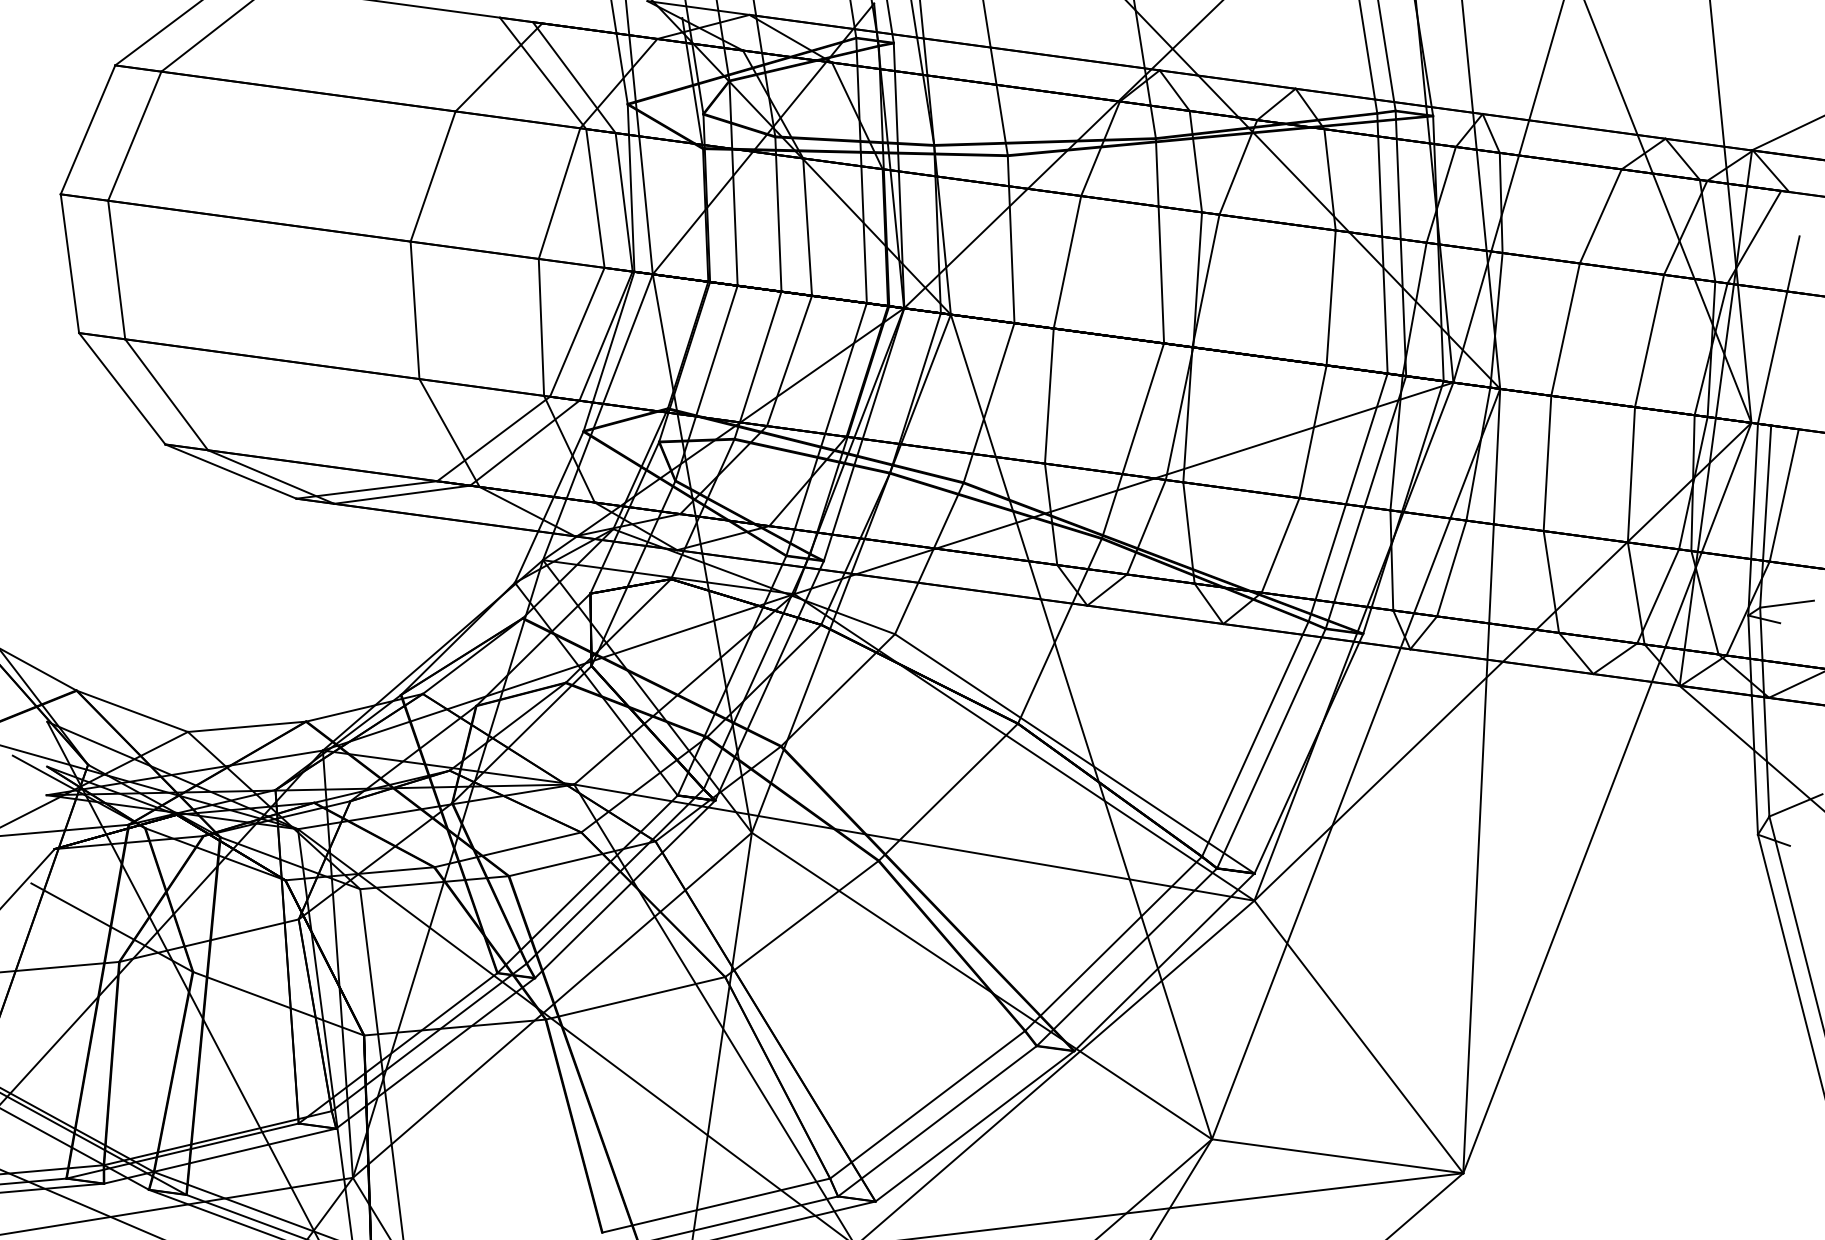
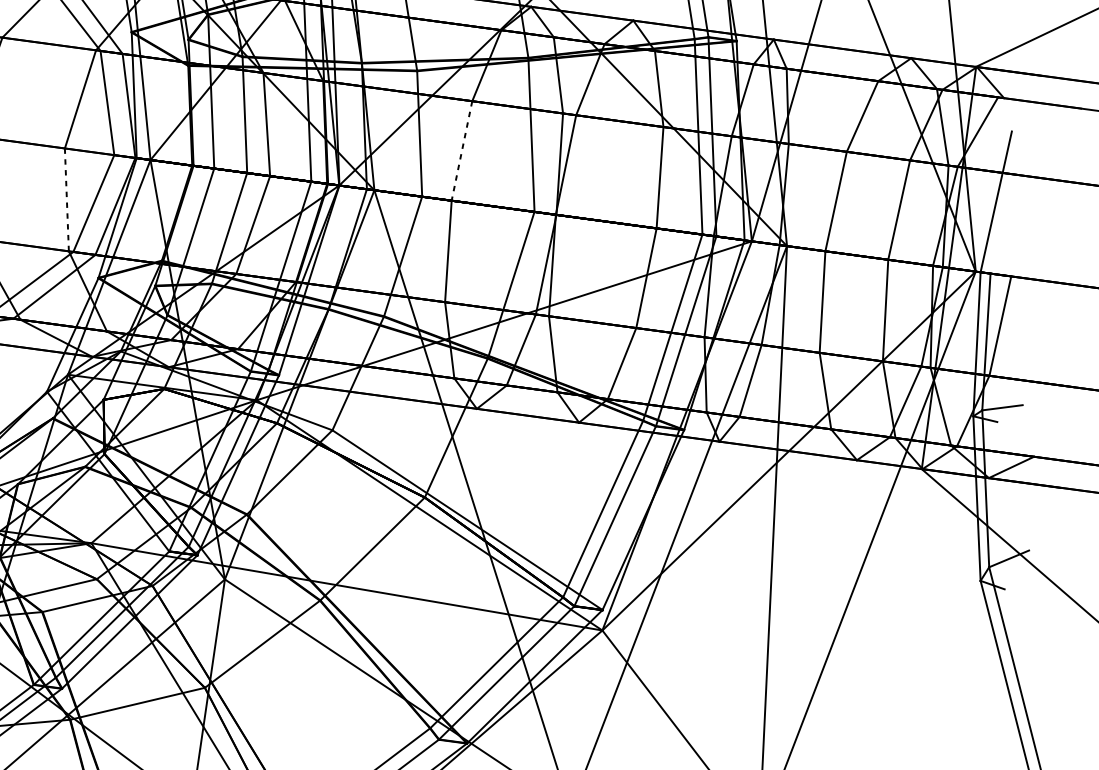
line: (1067, 262) -> (462, 151), solid -> dashed
line: (541, 327) -> (66, 199), solid -> dashed

